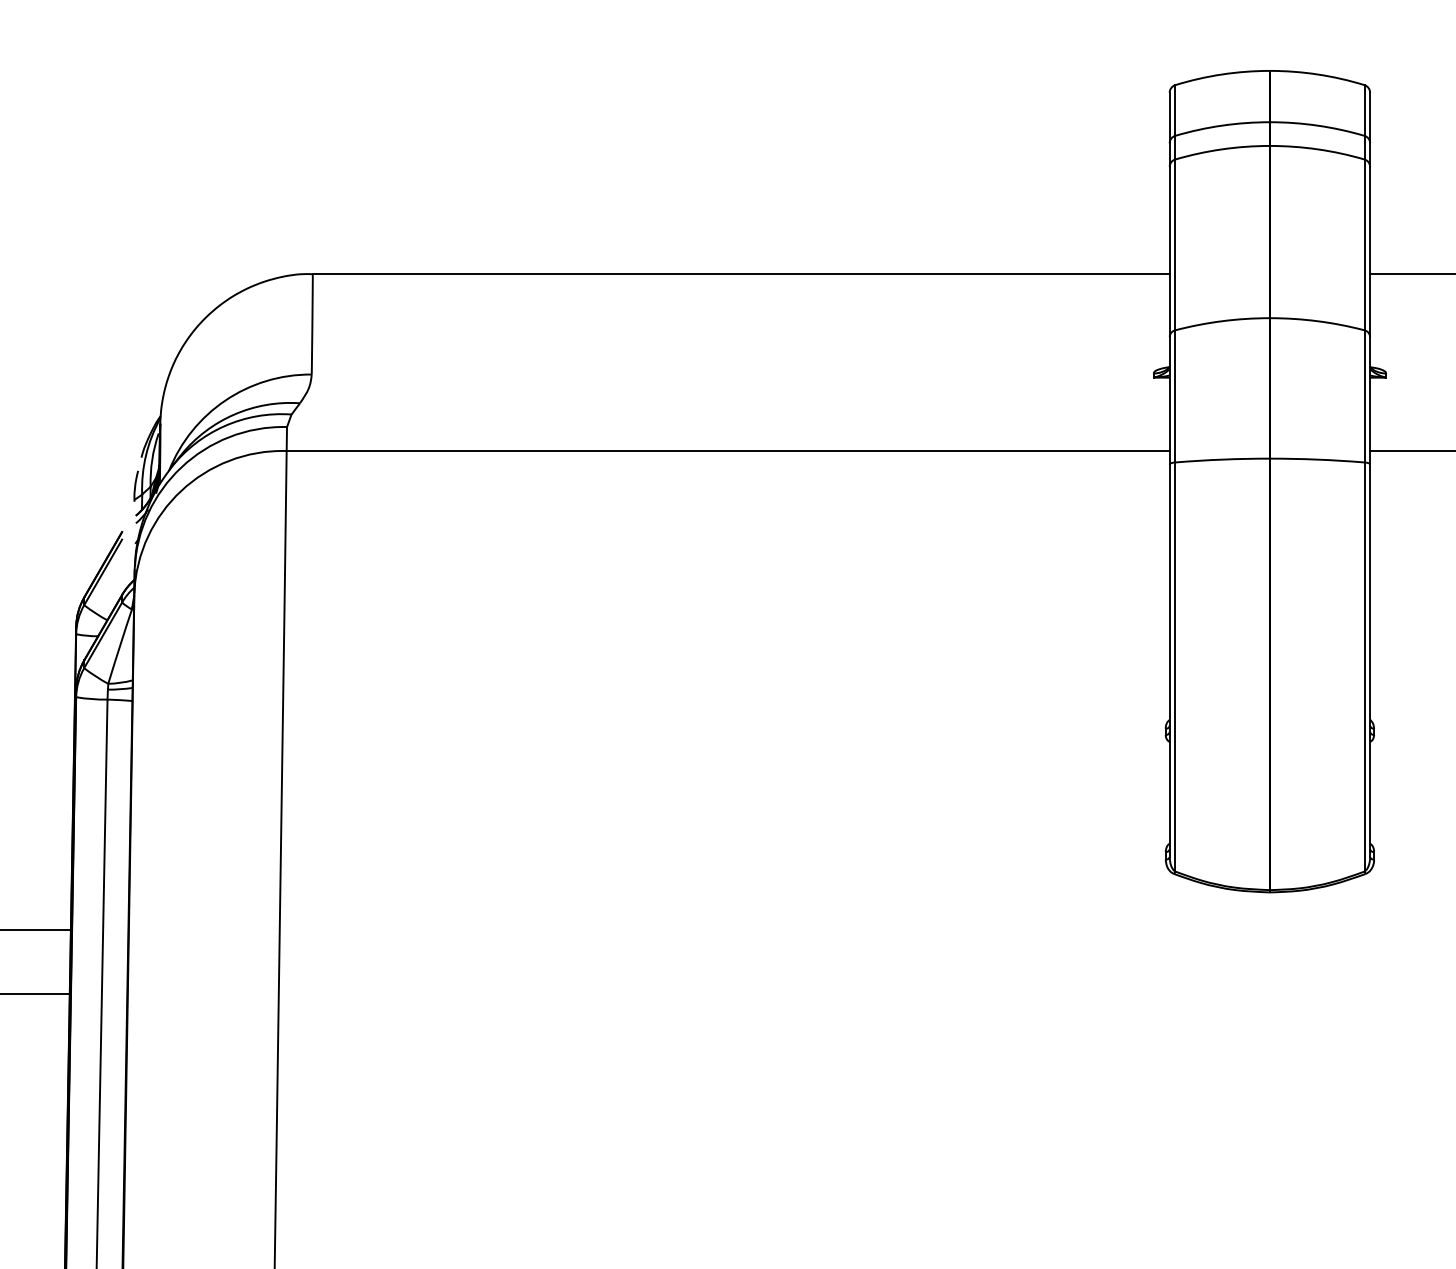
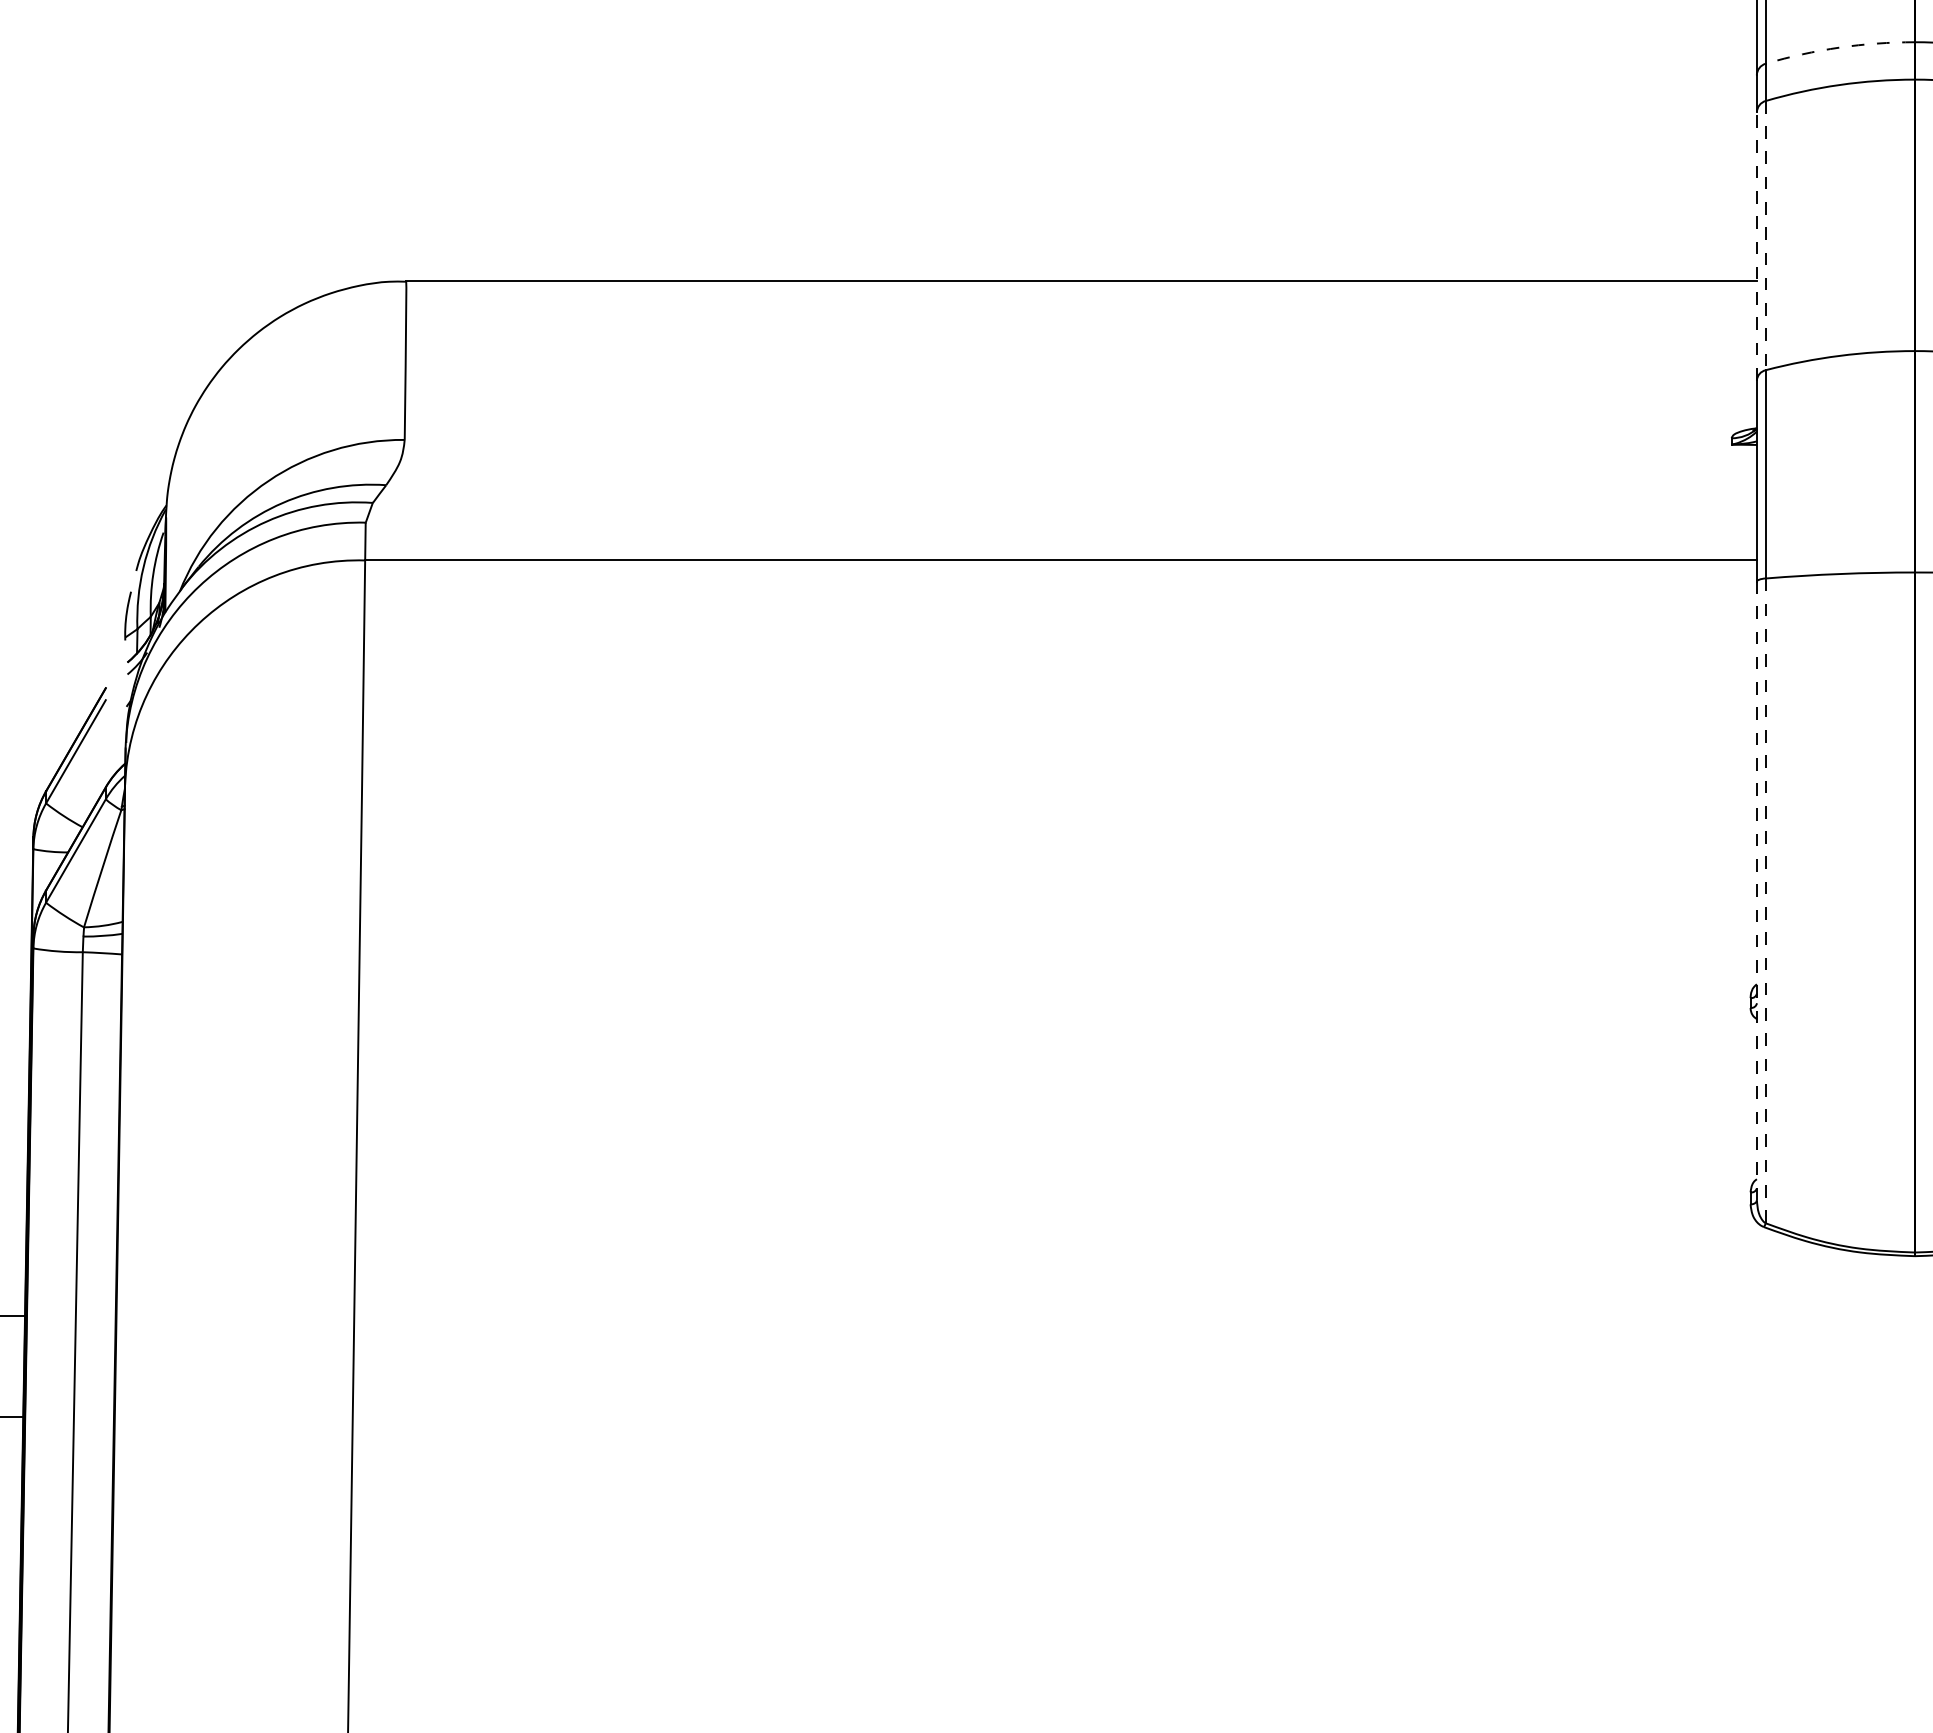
arc: (1222, 125) -> (1840, 47), solid -> dashed
line: (1175, 245) -> (1766, 236), solid -> dashed
line: (1169, 251) -> (1756, 245), solid -> dashed
line: (1169, 660) -> (1756, 890), solid -> dashed
line: (1175, 667) -> (1766, 901), solid -> dashed

